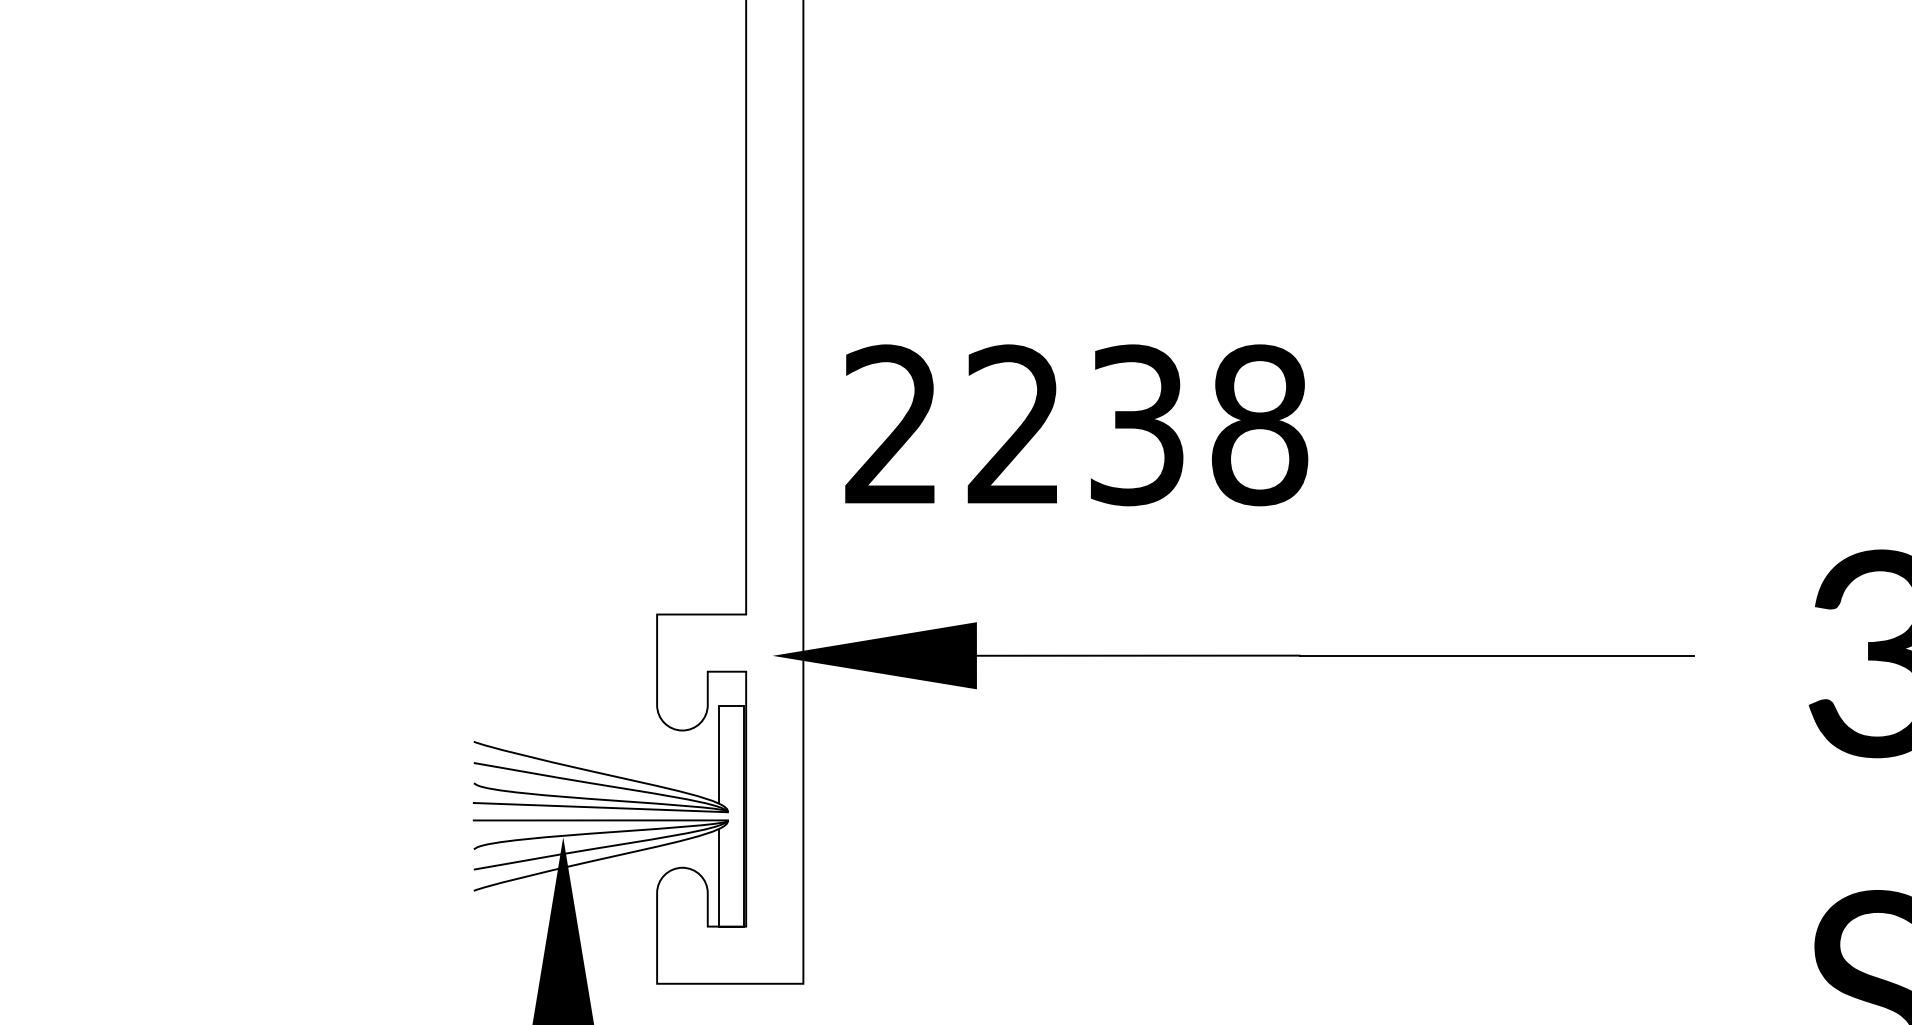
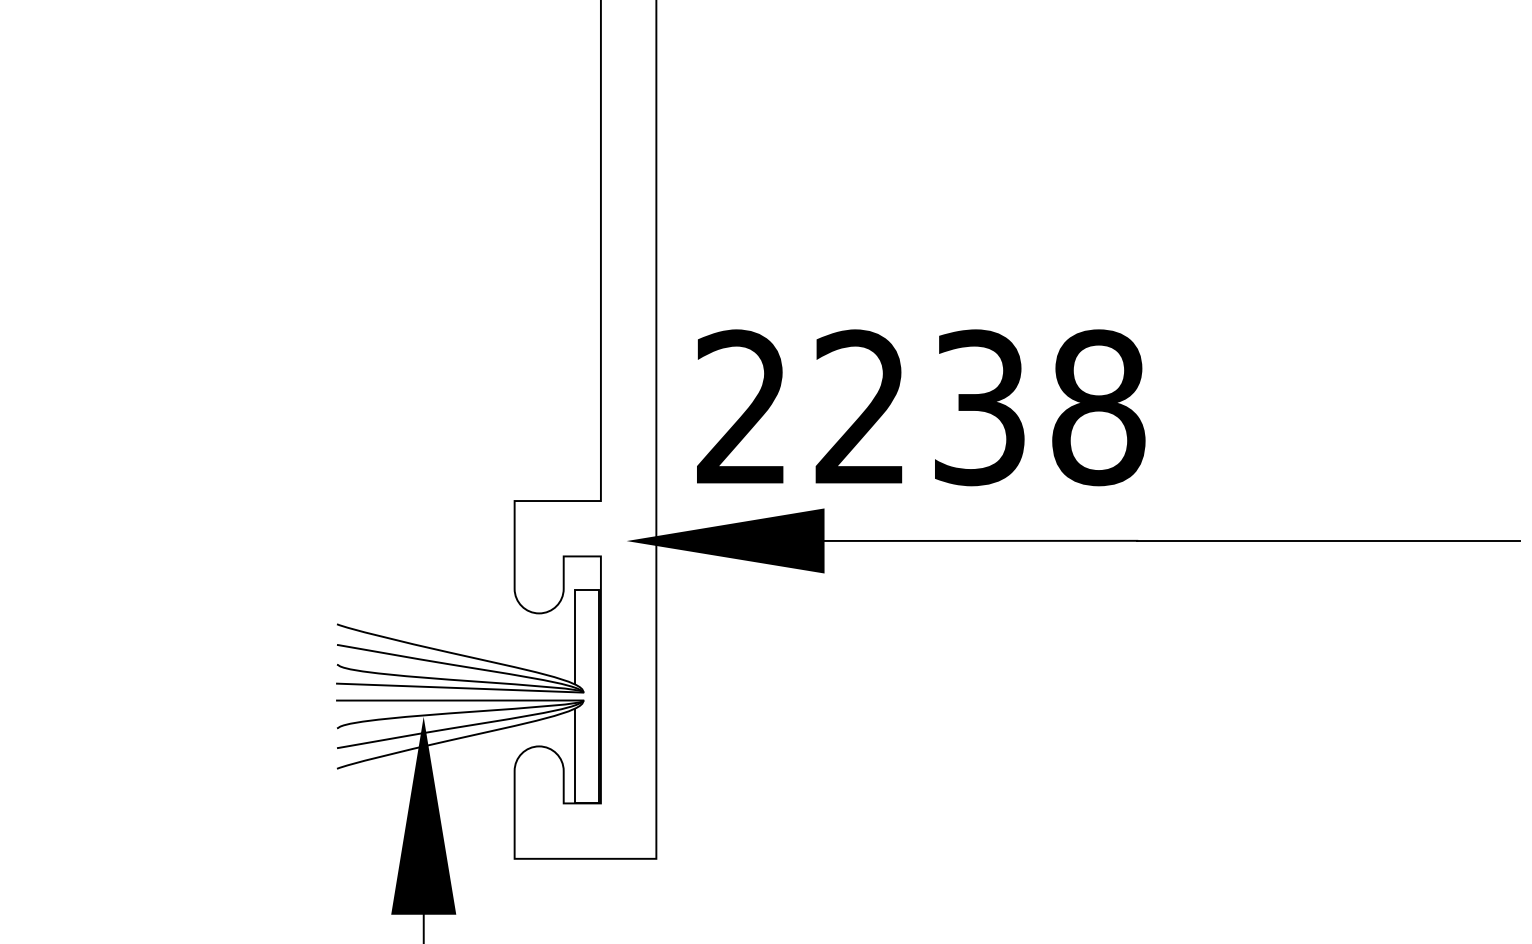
text: (1076, 425) -> (921, 407), moved

